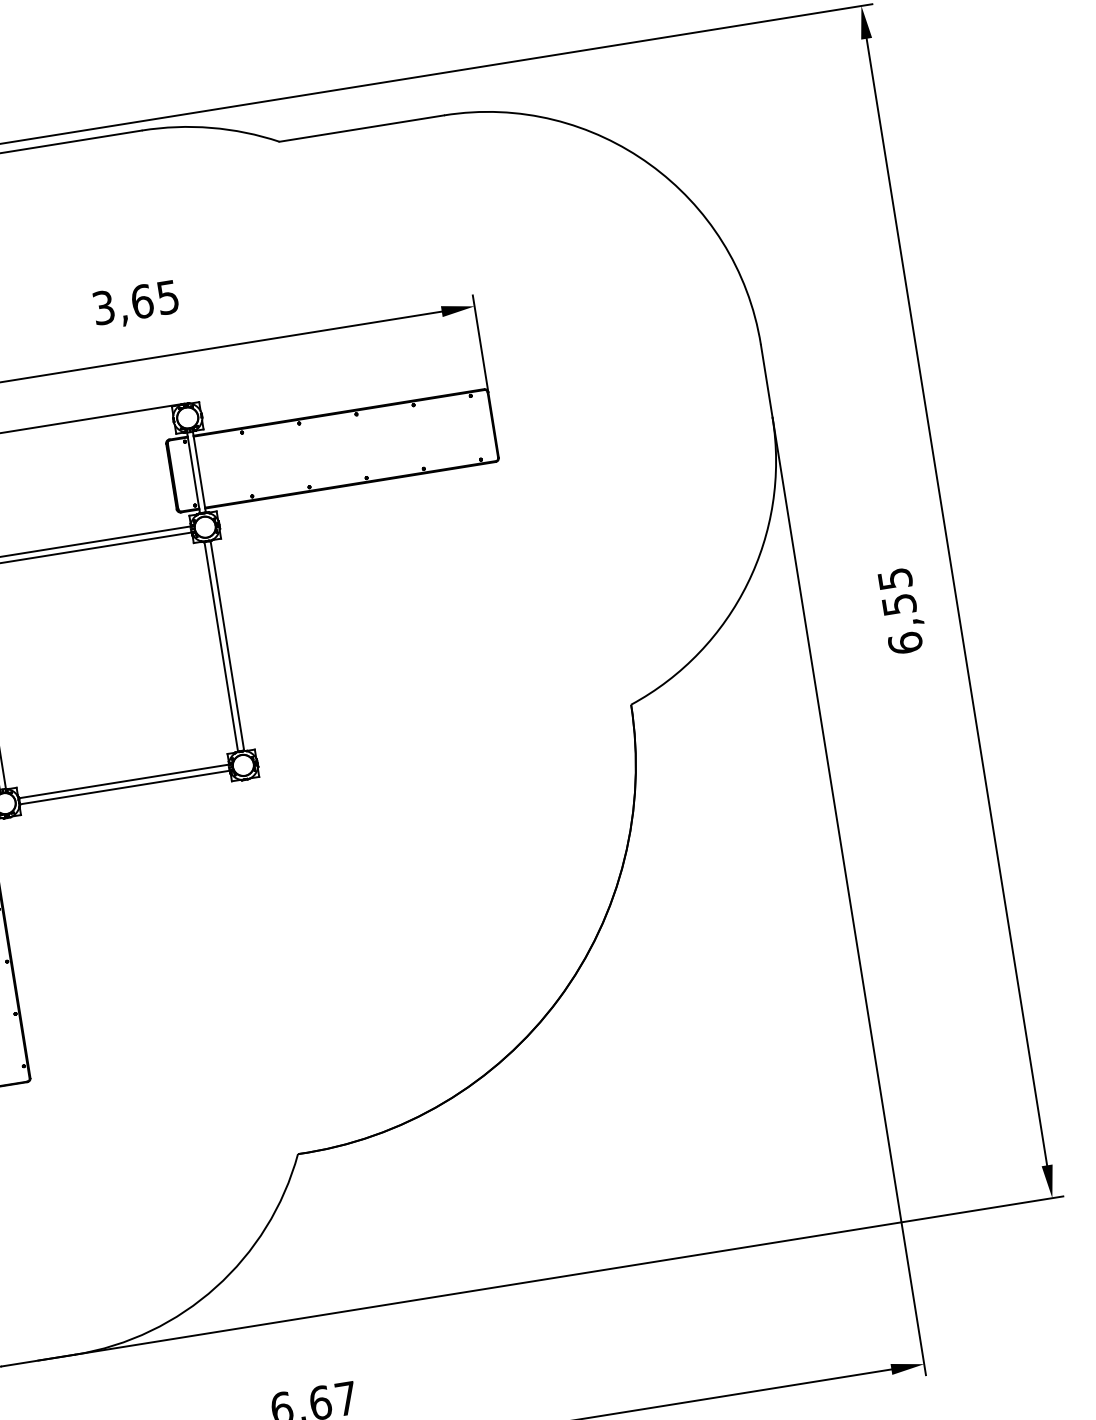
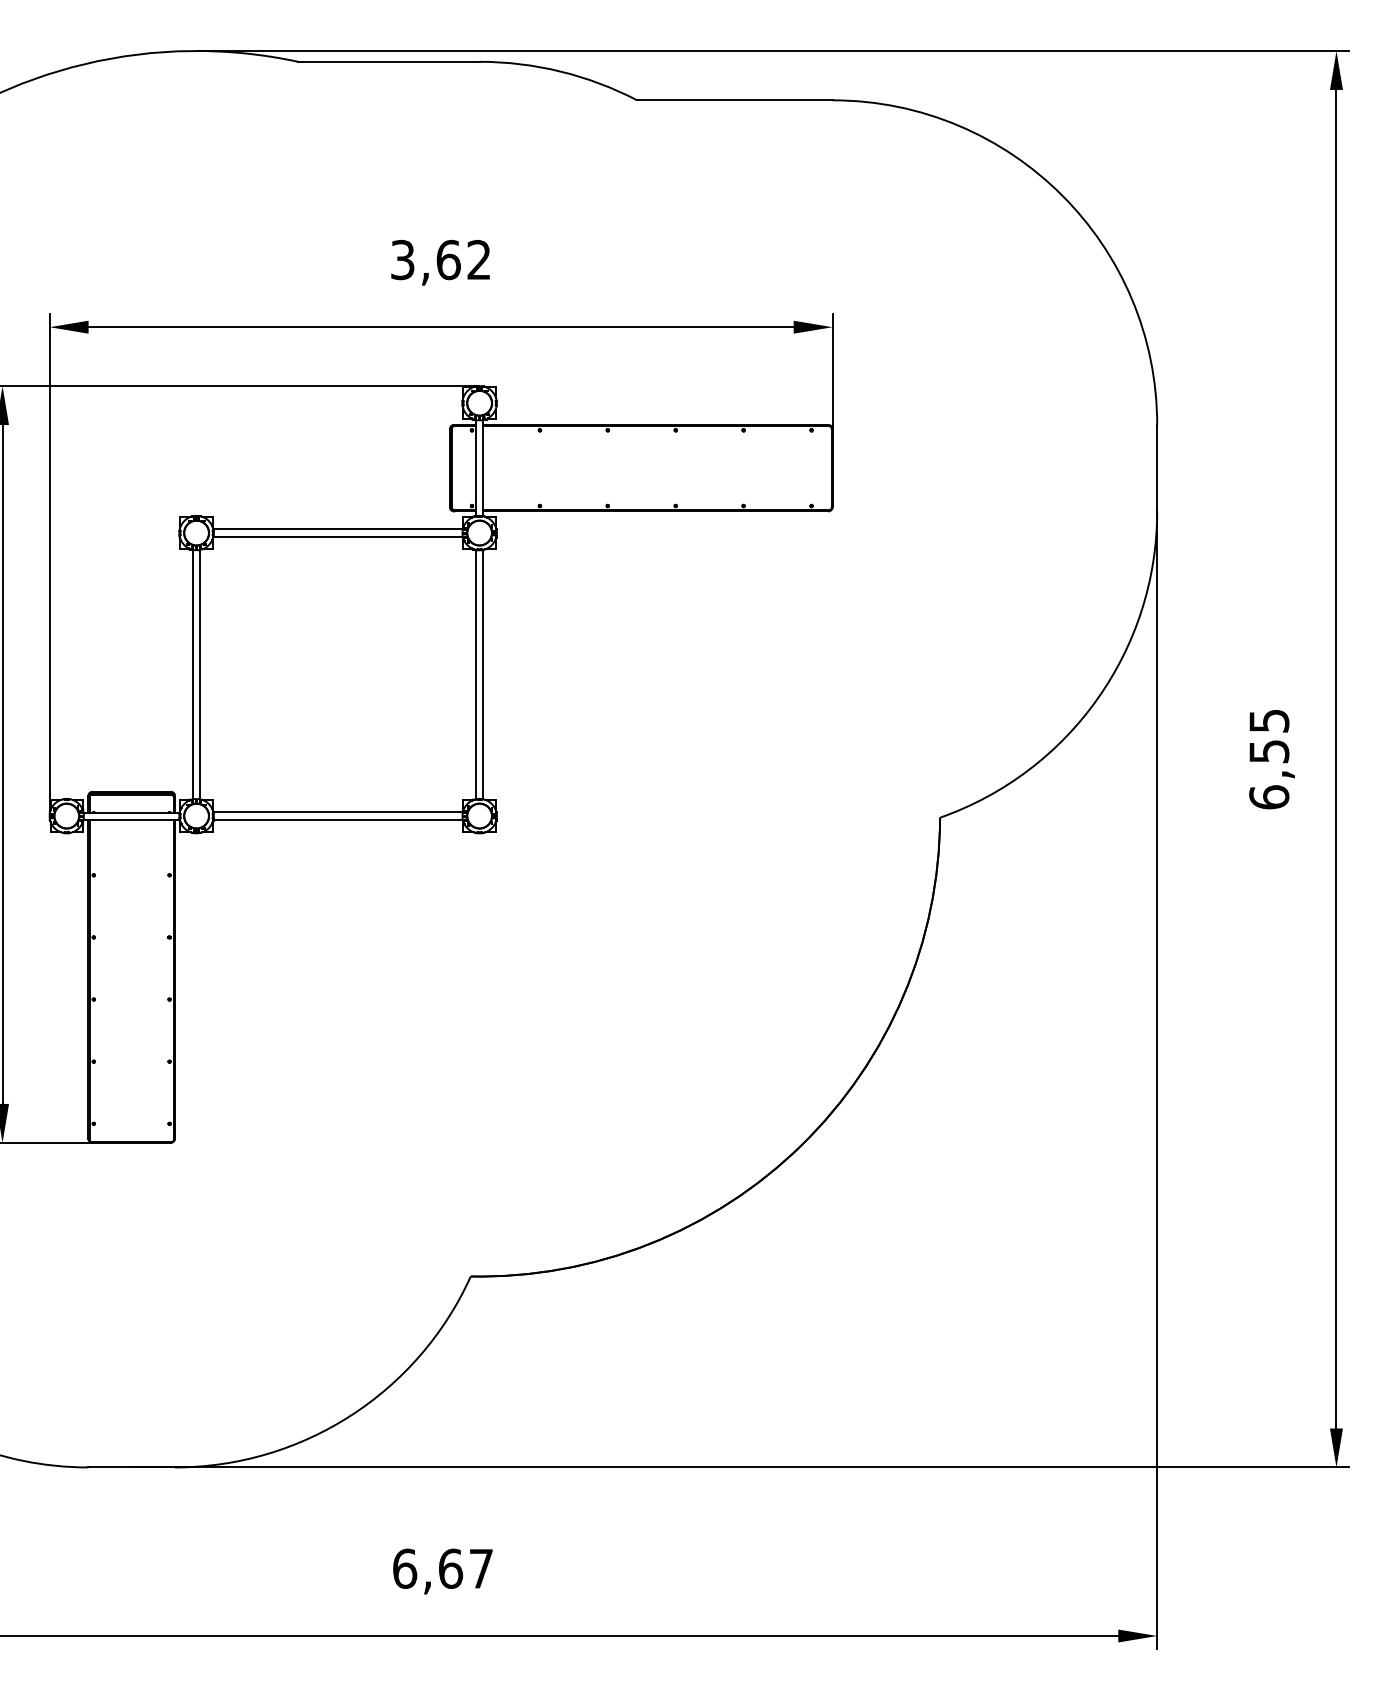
text: (167, 297) -> (478, 259), 3,65 -> 3,62

